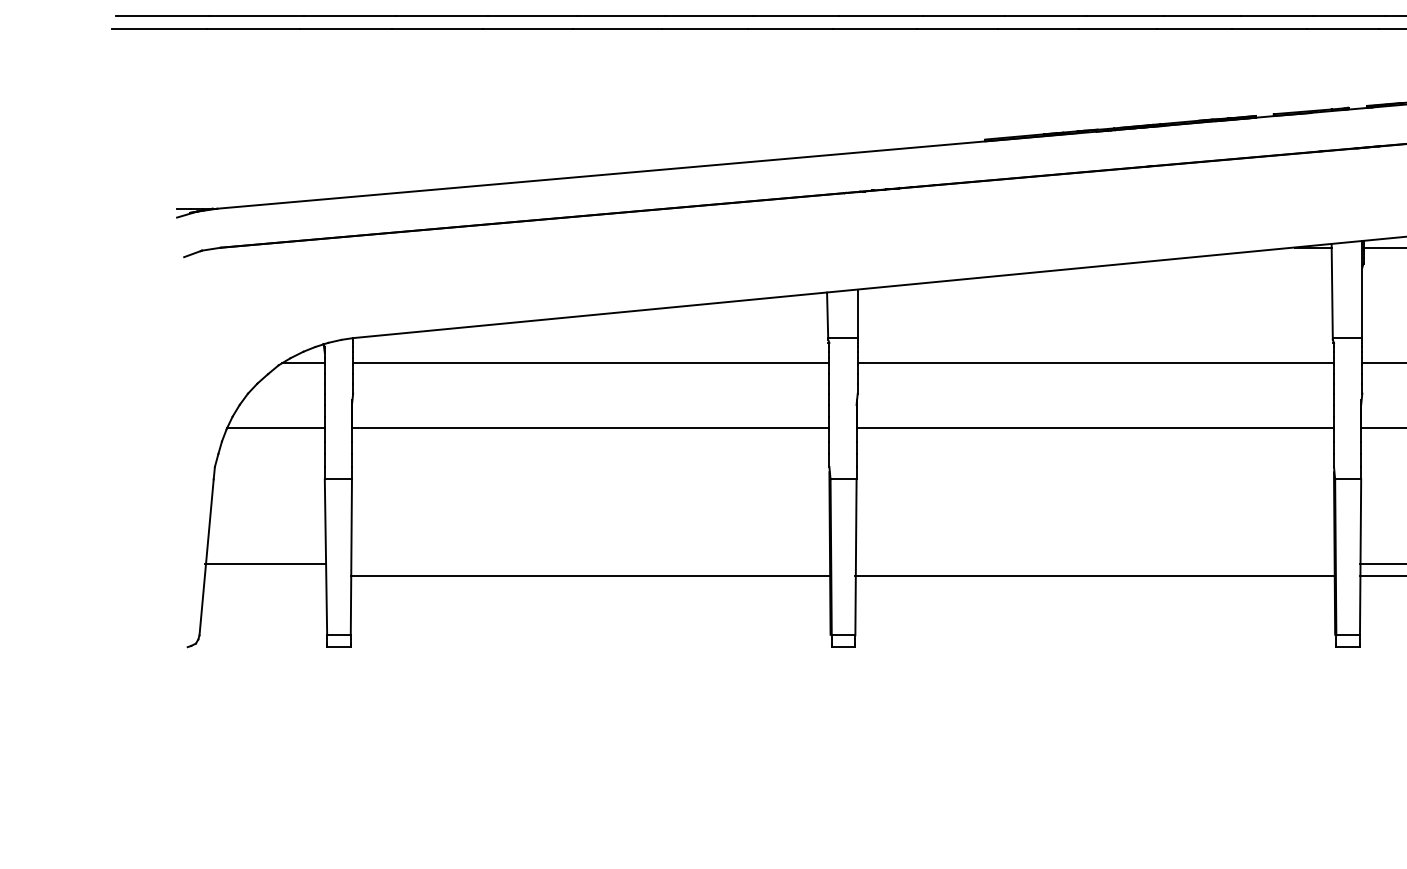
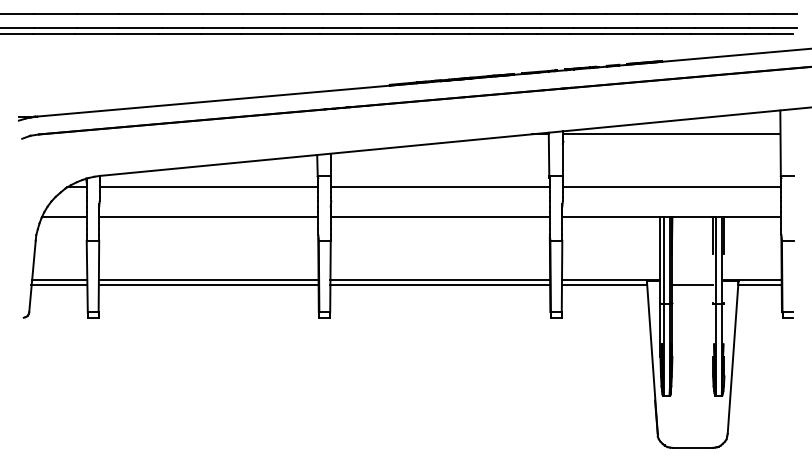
line: (590, 563) -> (208, 279), added
line: (1095, 563) -> (440, 279), added
line: (265, 576) -> (59, 285), added

